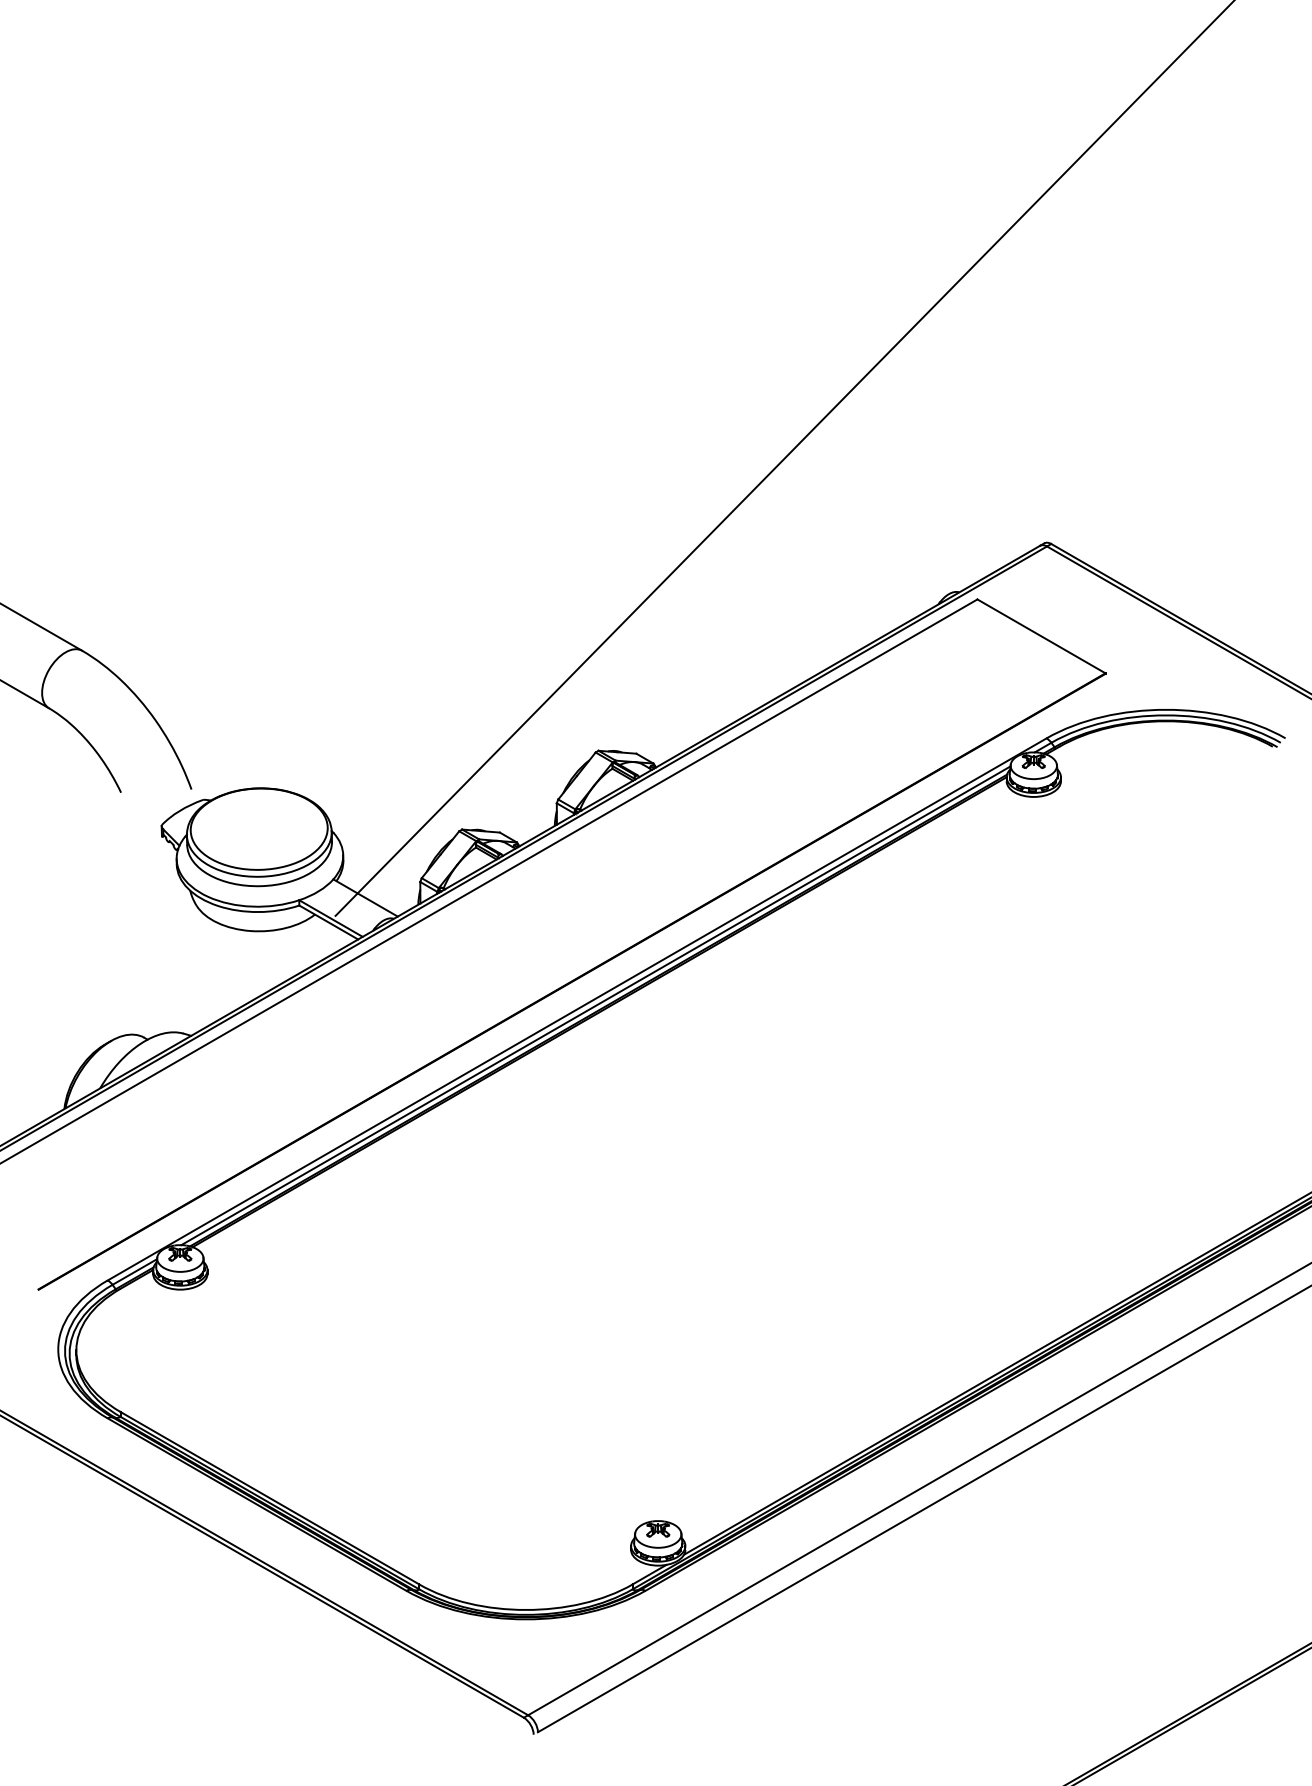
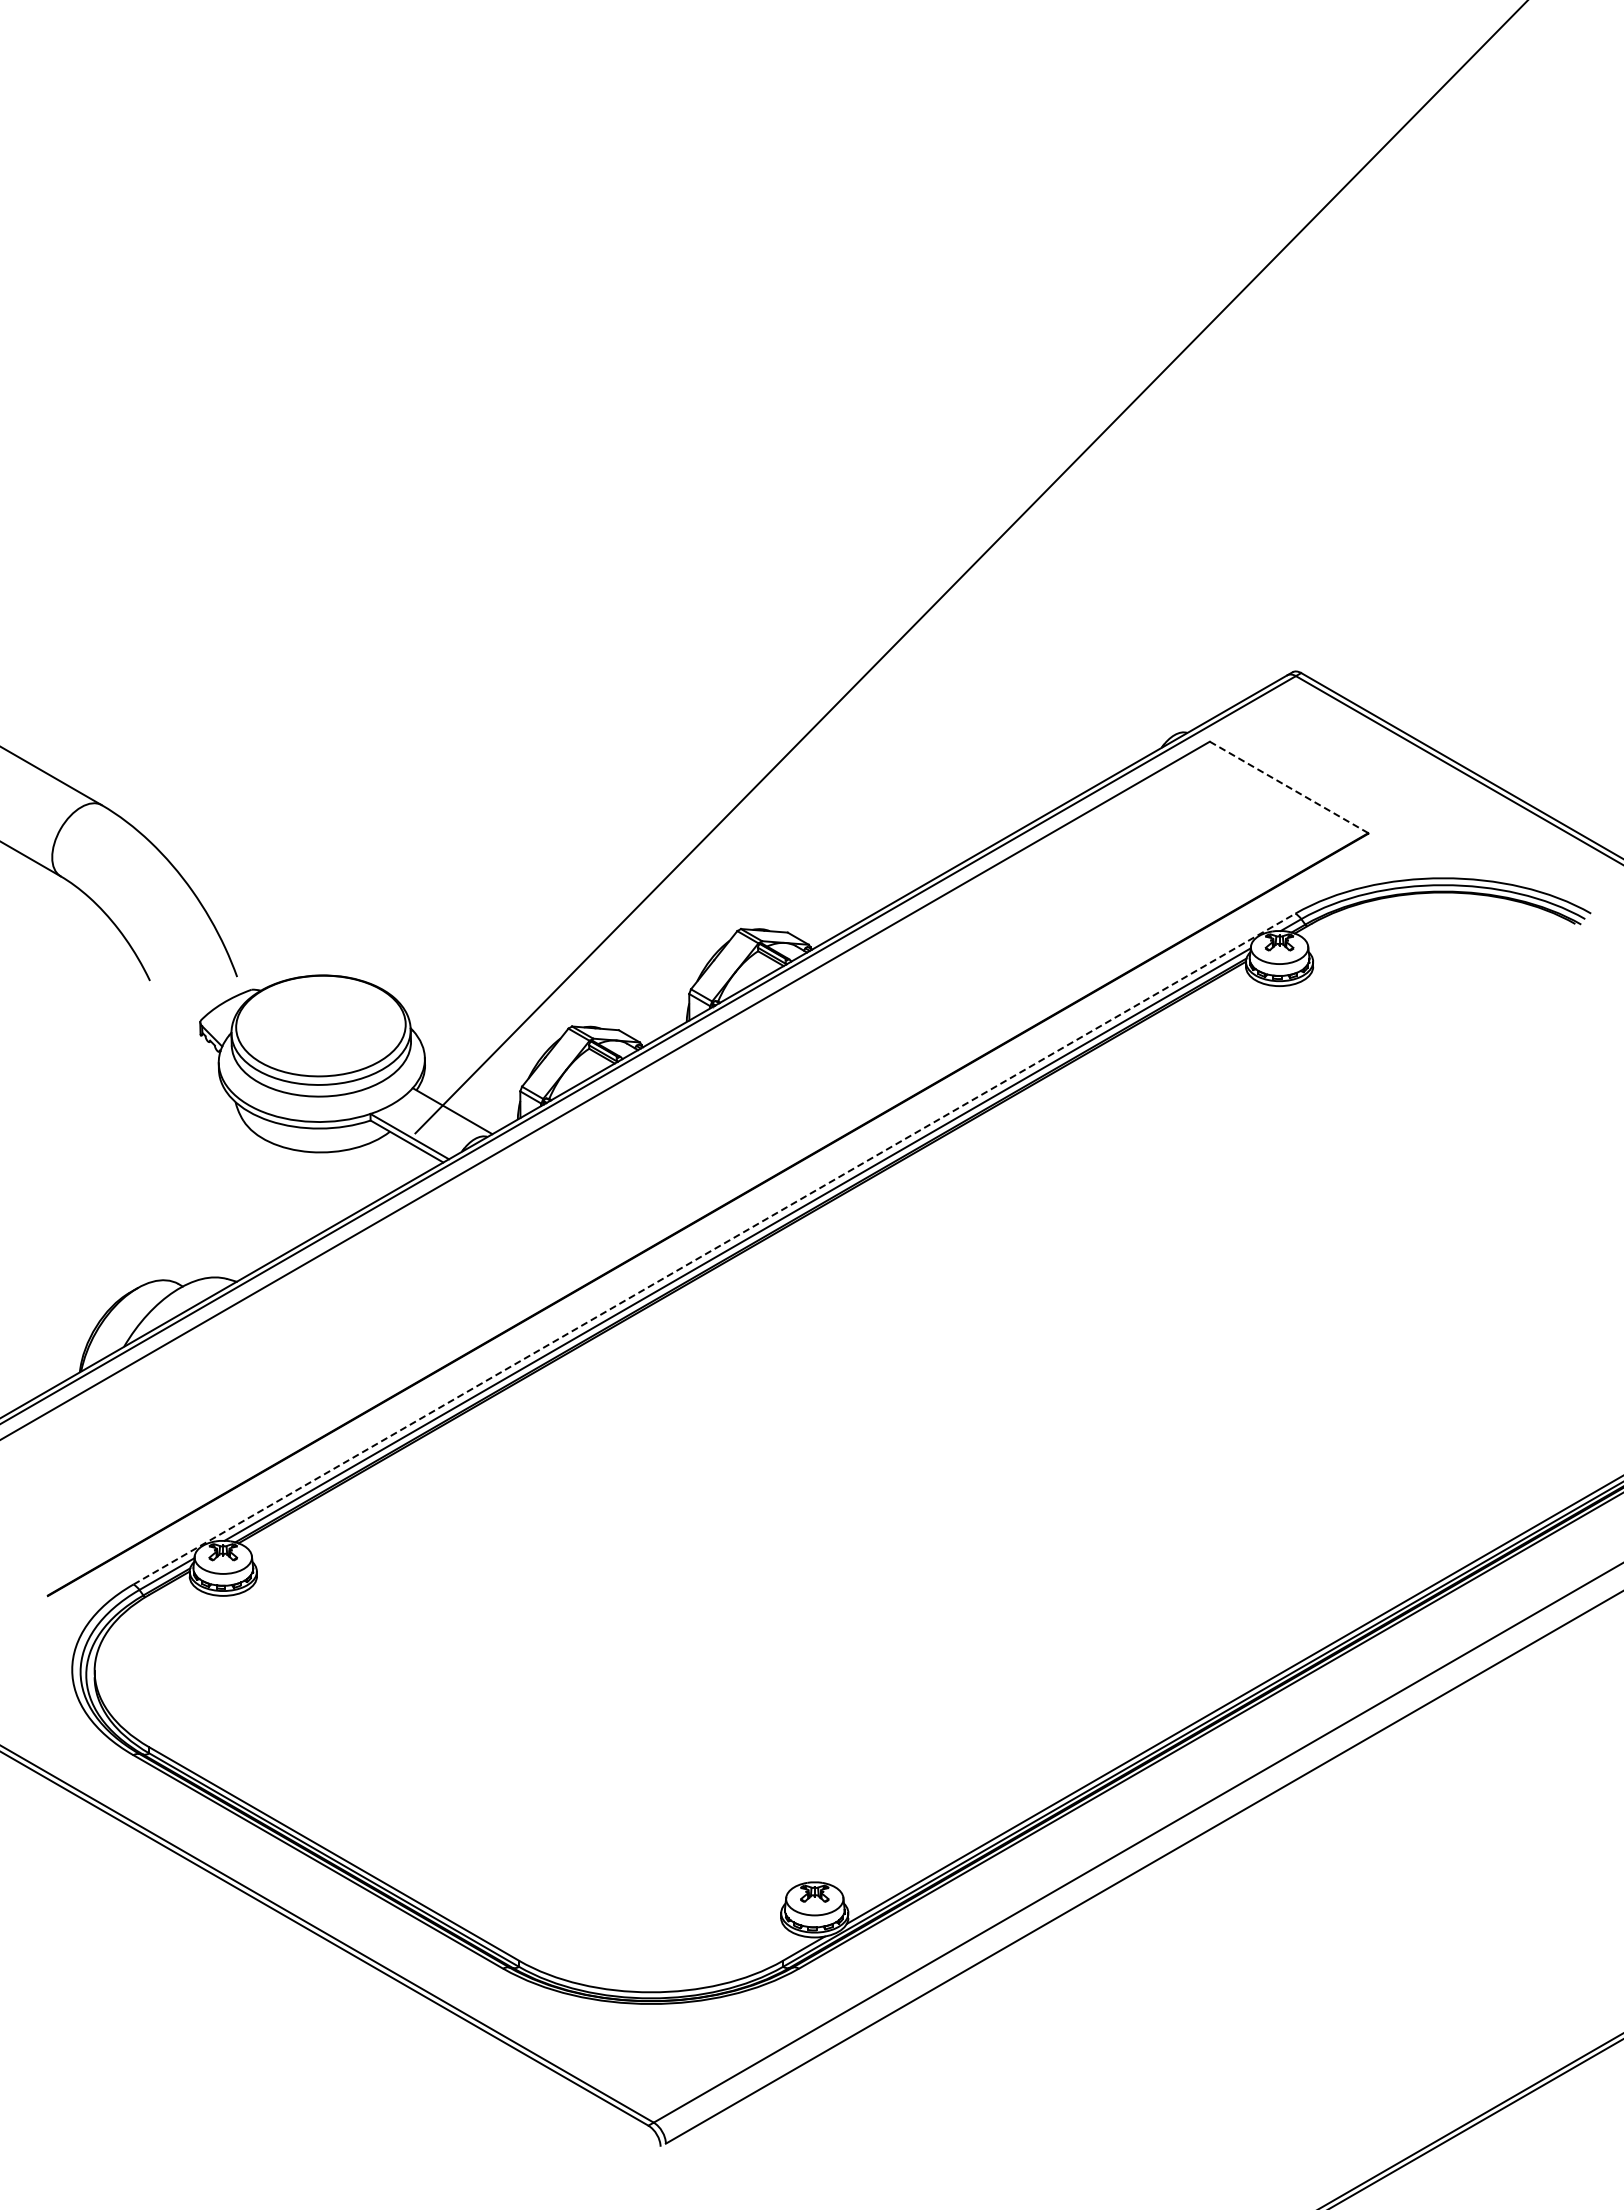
line: (1041, 636) -> (1288, 787), solid -> dashed
line: (577, 1009) -> (714, 1249), solid -> dashed

